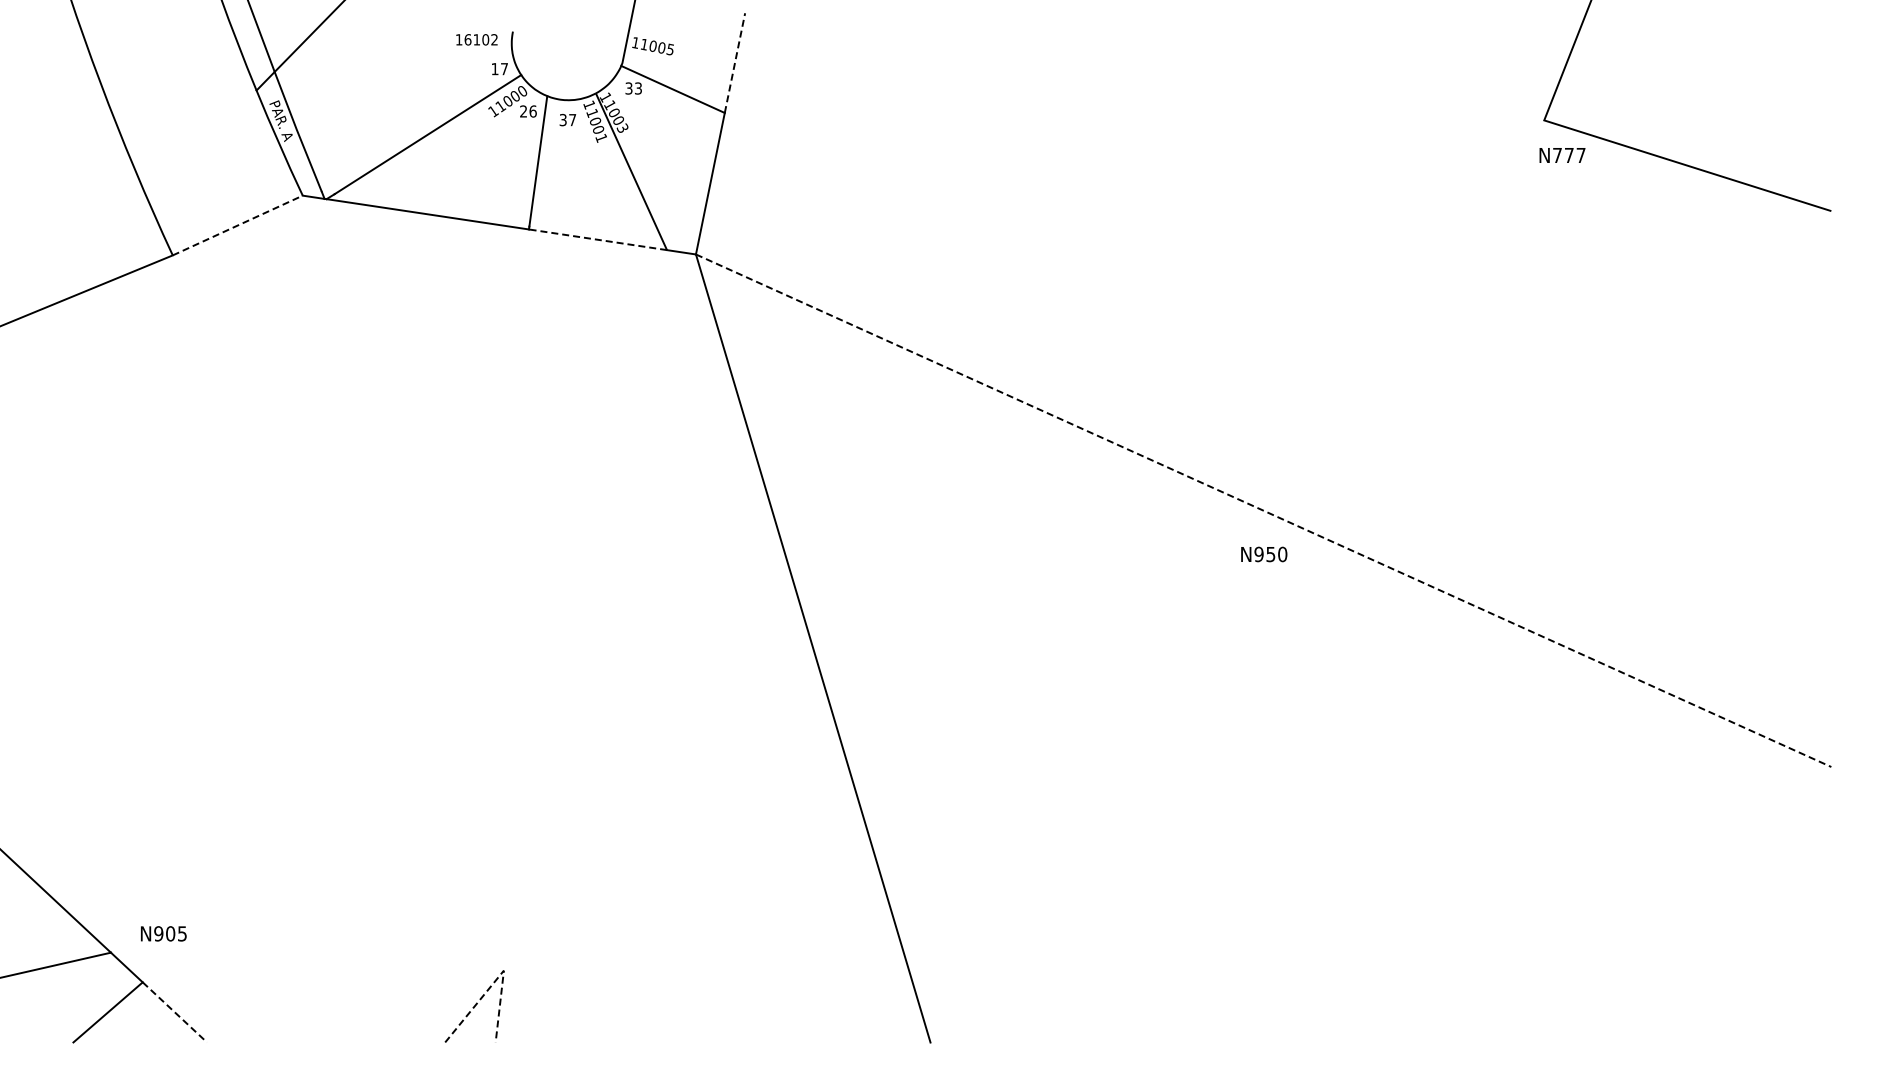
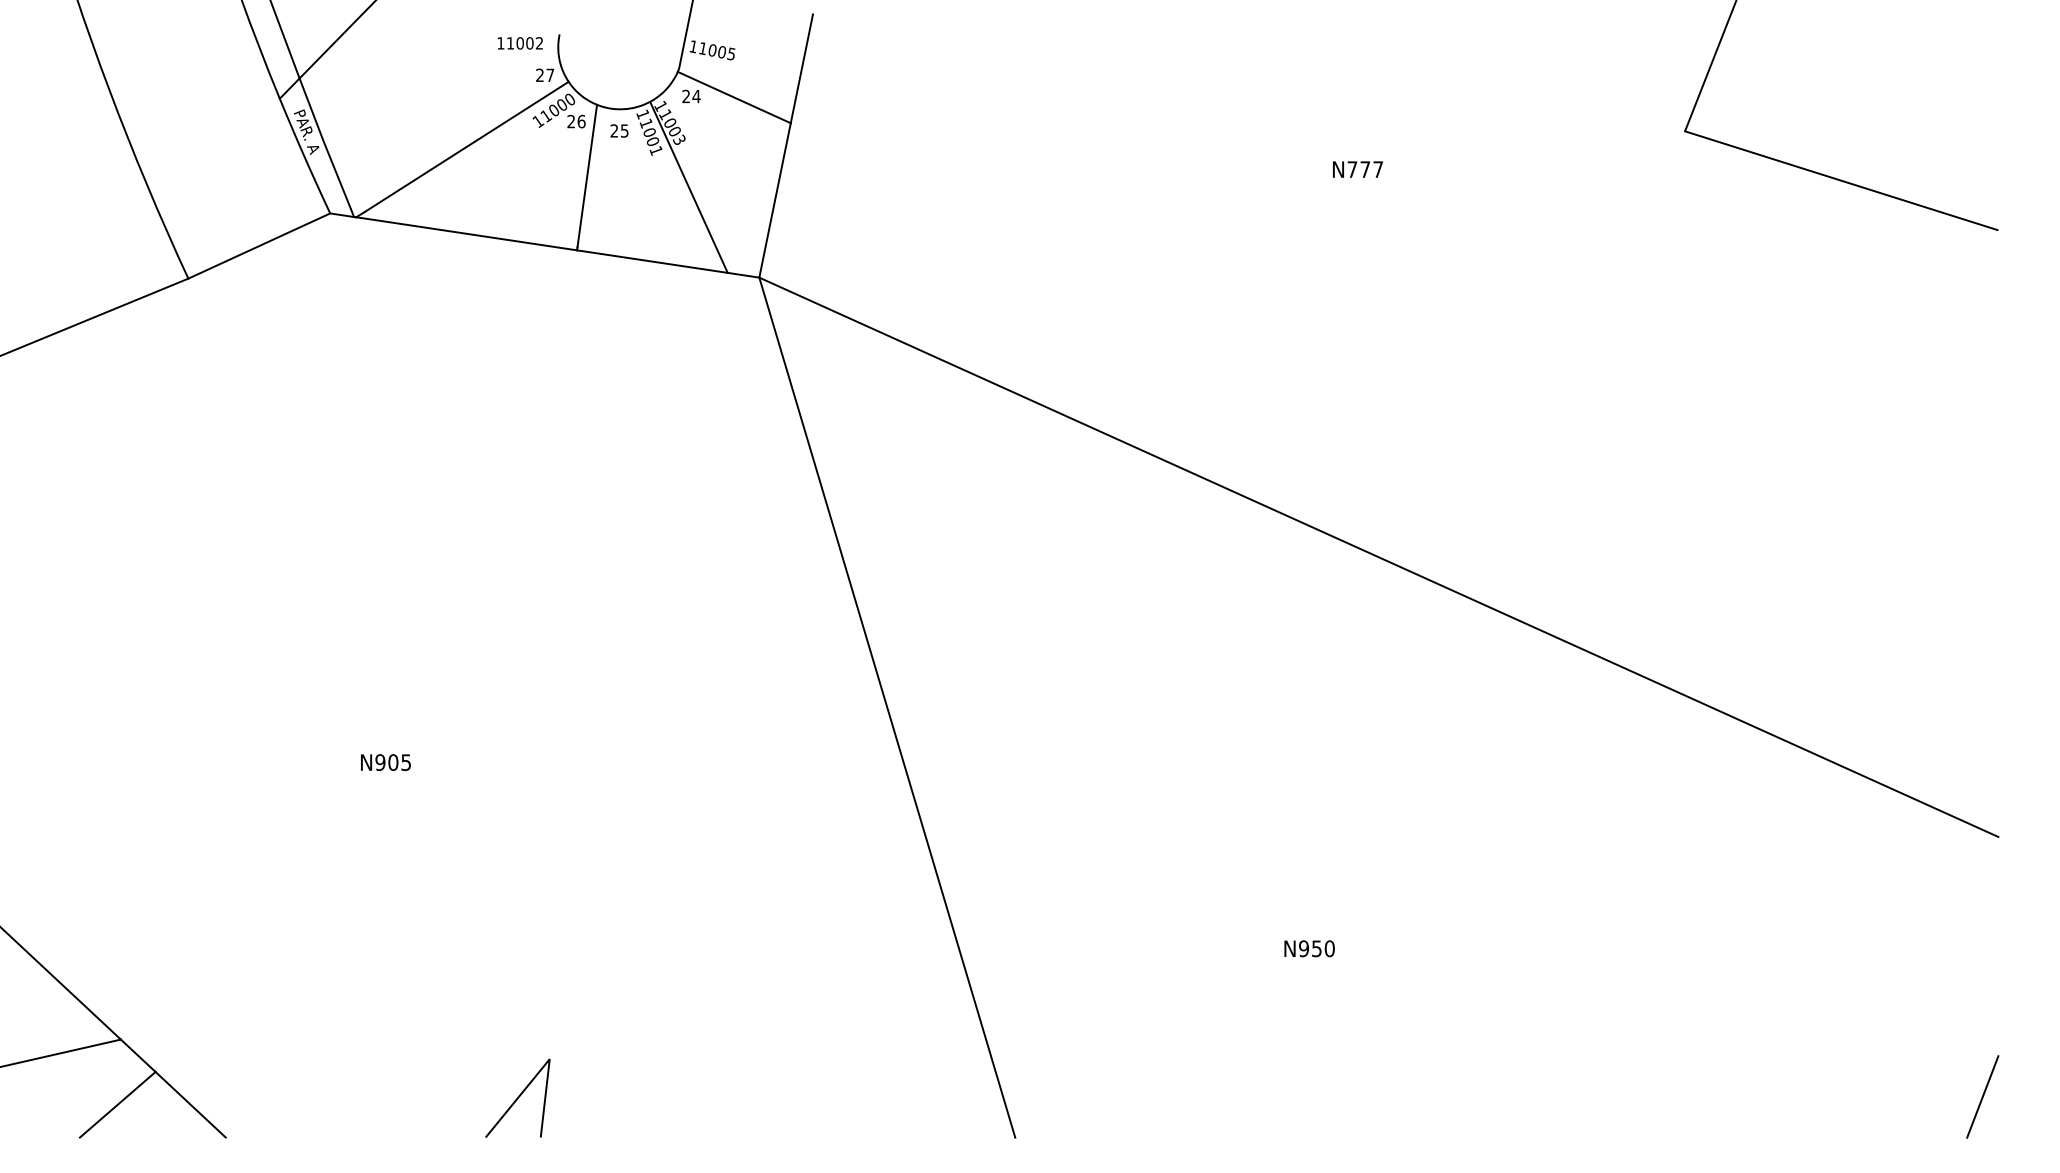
text: (472, 39) -> (515, 43), 16102 -> 11002
line: (734, 63) -> (801, 69), dashed -> solid
text: (494, 68) -> (539, 74), 17 -> 27
text: (633, 88) -> (691, 96), 33 -> 24
text: (567, 120) -> (619, 131), 37 -> 25
text: (1562, 155) -> (1357, 169), moved
line: (237, 225) -> (258, 246), dashed -> solid
line: (598, 239) -> (652, 261), dashed -> solid
line: (1263, 510) -> (1378, 557), dashed -> solid
text: (1264, 554) -> (1309, 948), moved
text: (163, 933) -> (385, 762), moved
line: (498, 977) -> (543, 1066), dashed -> solid
line: (1816, 1004) -> (1982, 1096), added
line: (175, 1012) -> (191, 1104), dashed -> solid

